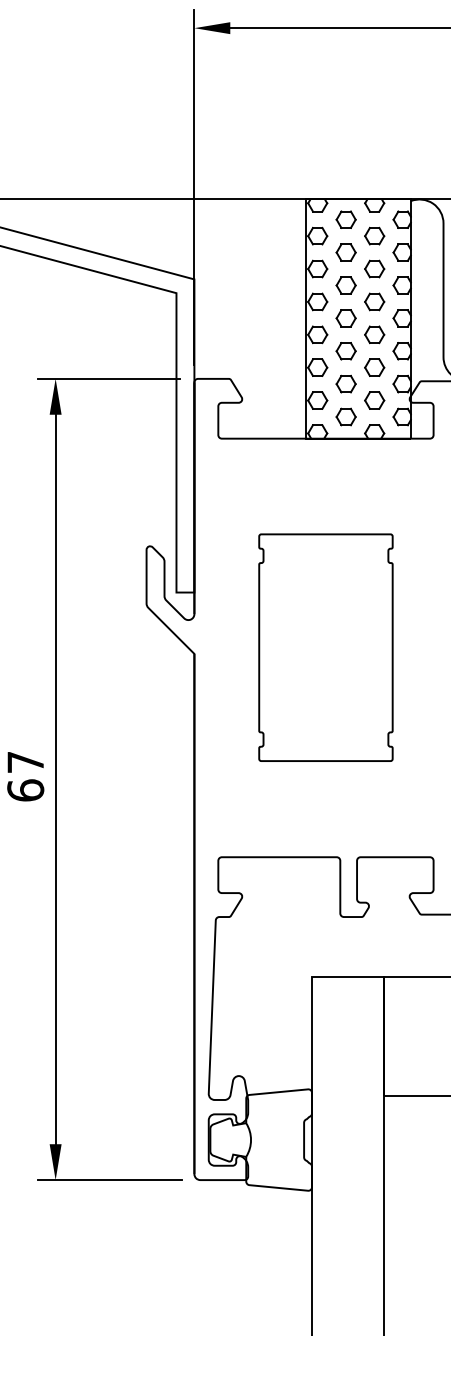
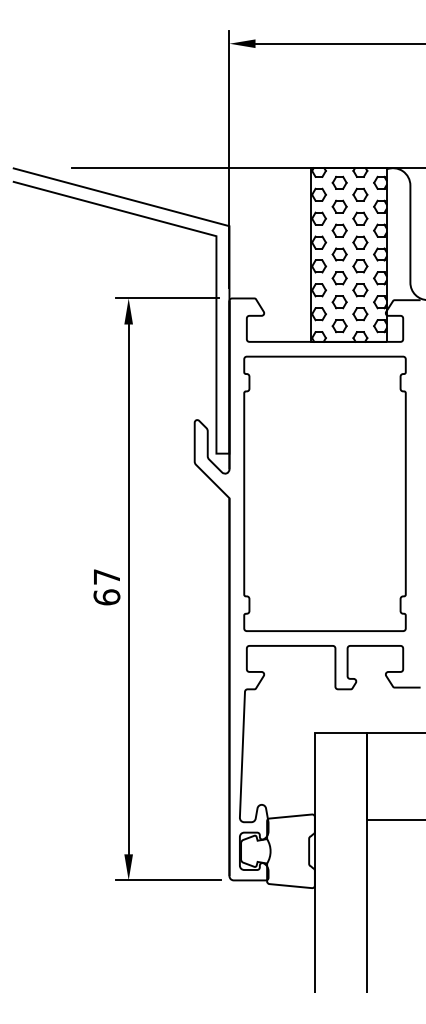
part: (325, 647) -> (324, 493), size x1.67

